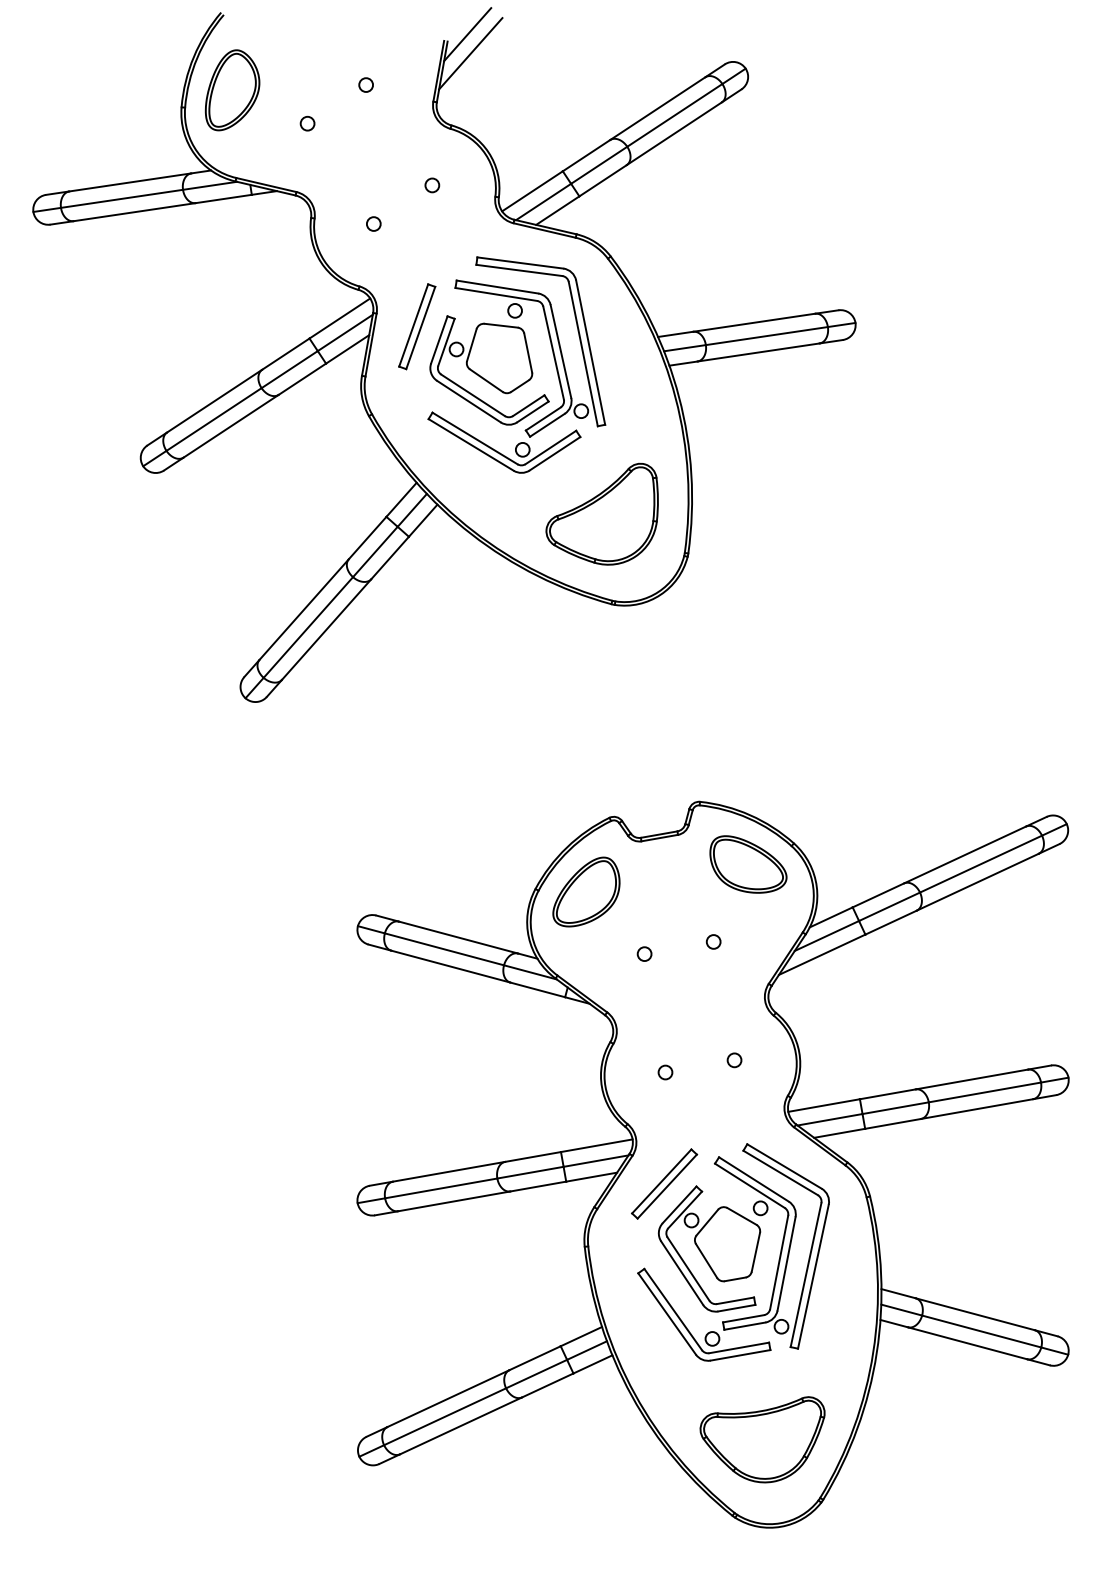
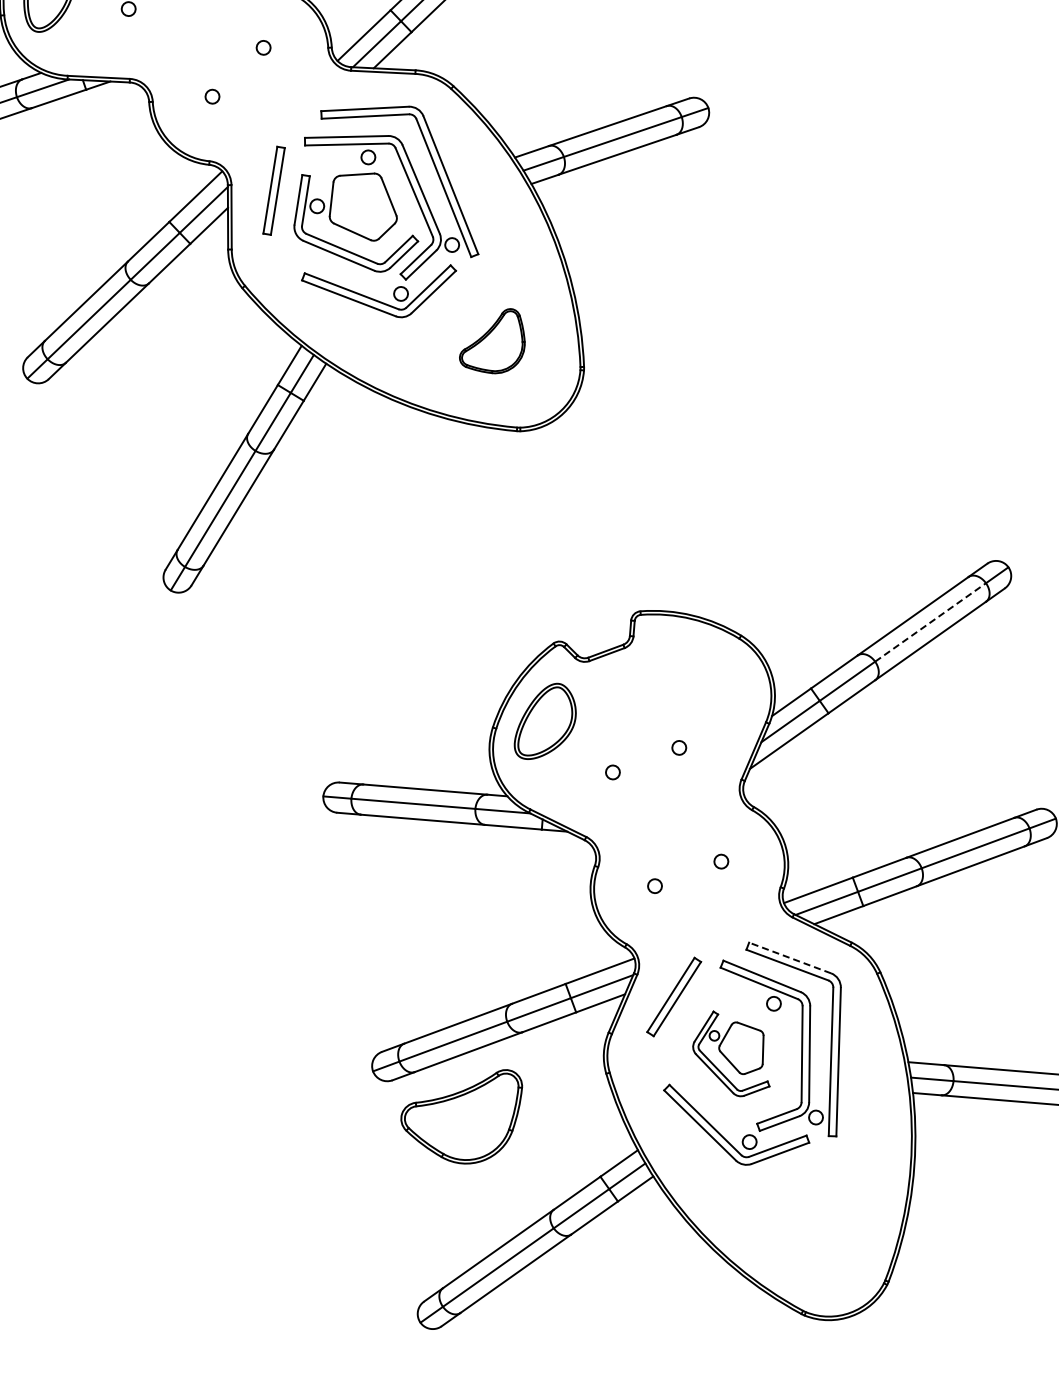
part: (601, 513) -> (490, 342), size x0.6
line: (981, 863) -> (930, 621), solid -> dashed
part: (748, 864) -> (699, 664), removed
line: (784, 1166) -> (790, 957), solid -> dashed
part: (709, 1248) -> (730, 1052), size x0.7
part: (762, 1439) -> (464, 1120), moved

